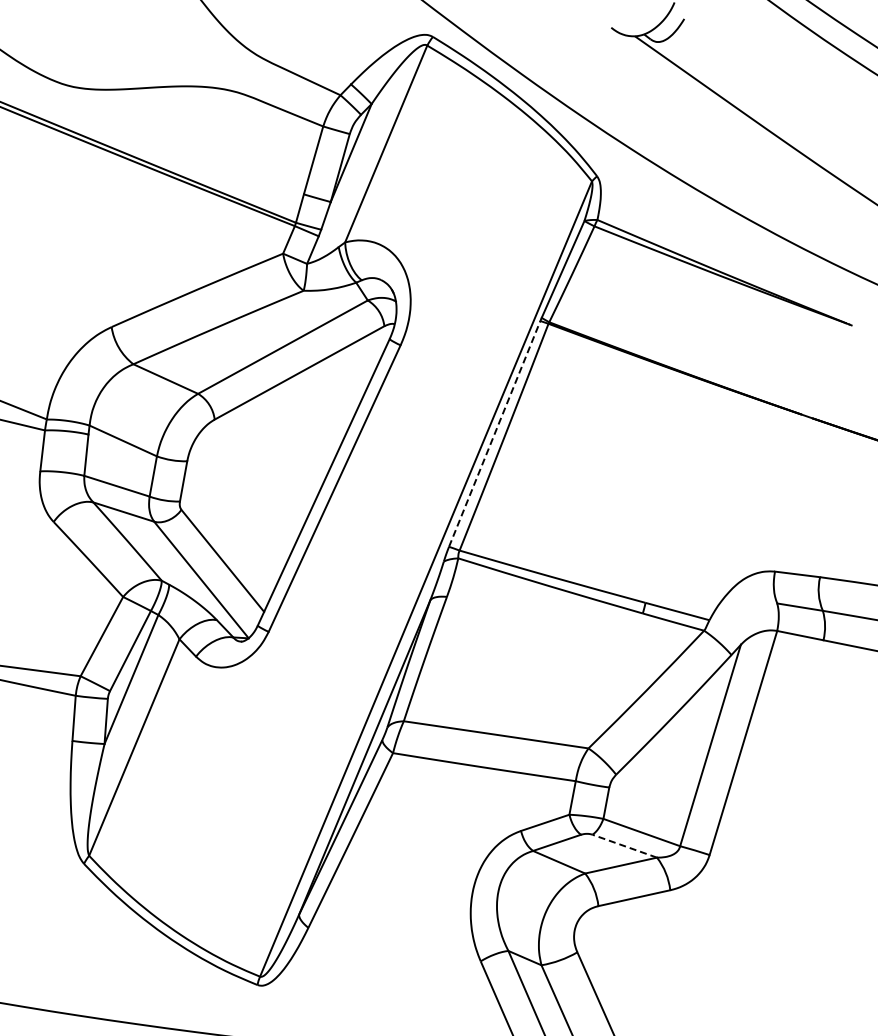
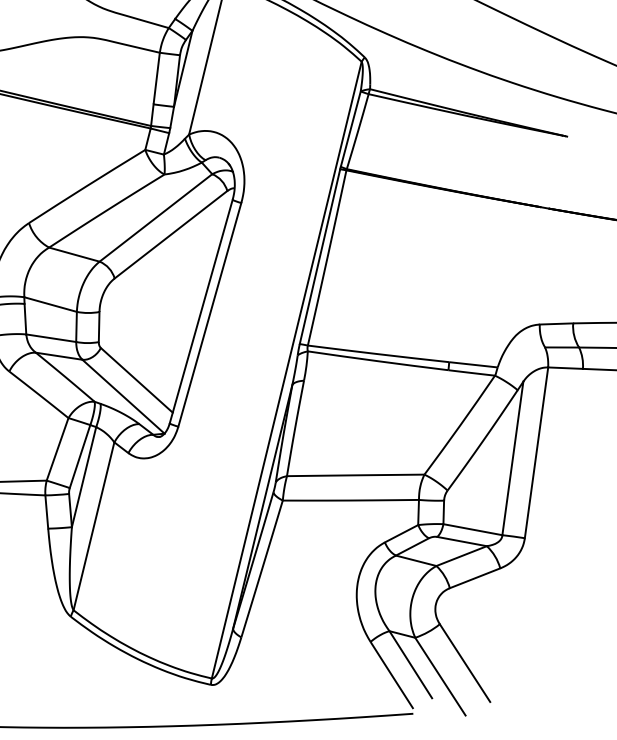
line: (494, 433) -> (319, 256), dashed -> solid
line: (624, 846) -> (461, 541), dashed -> solid

